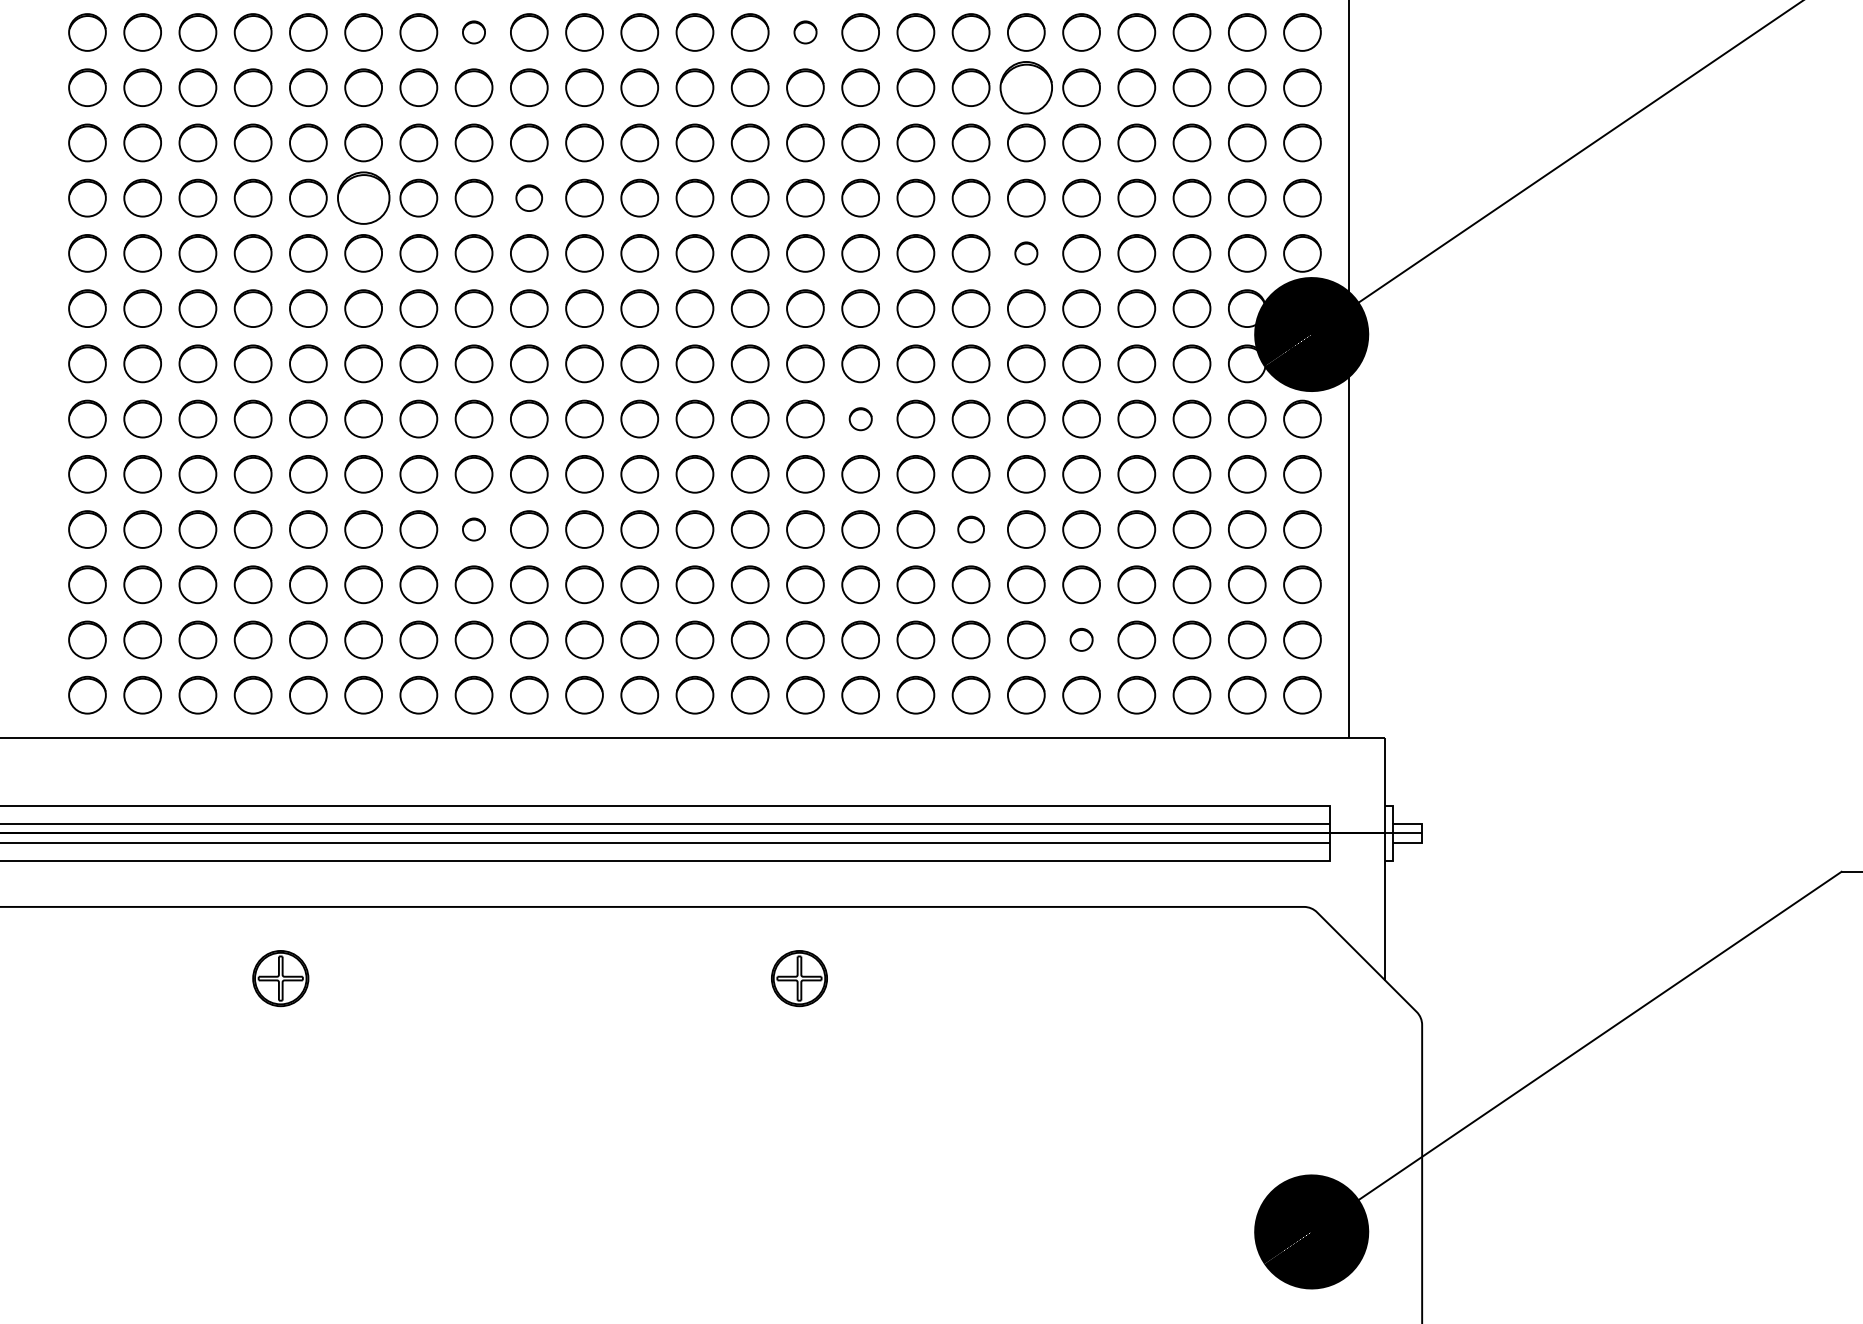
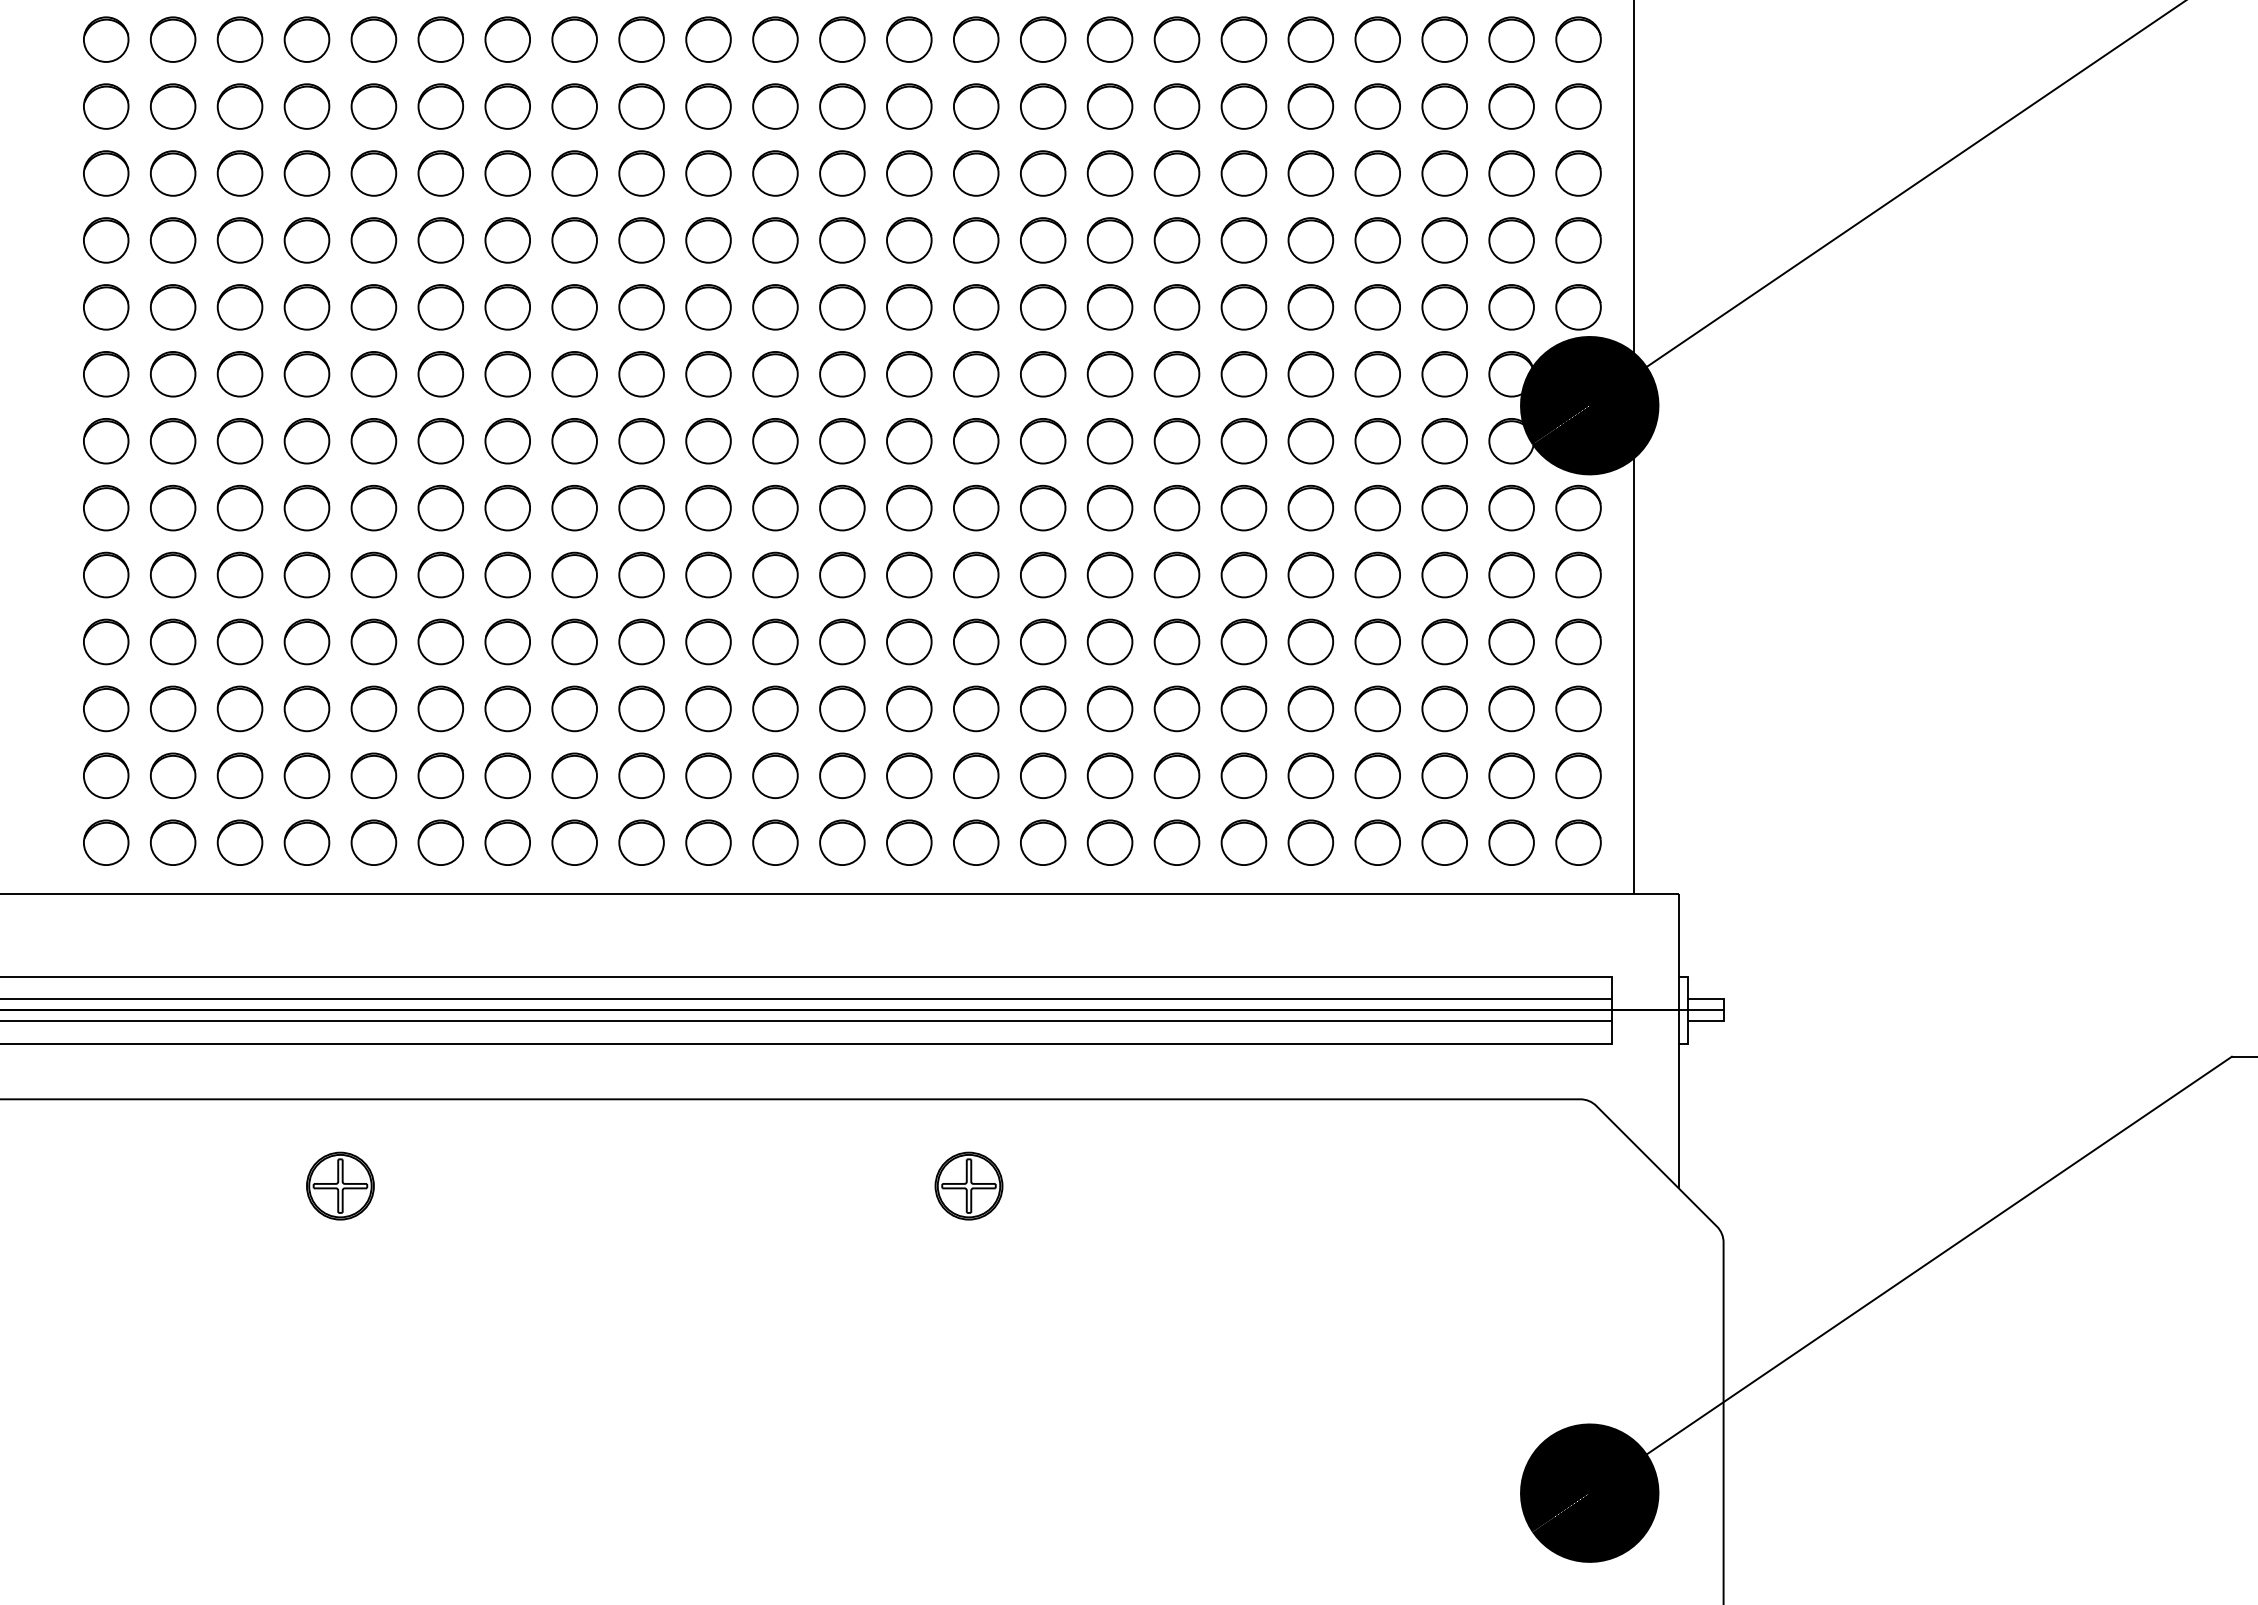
part: (473, 32) -> (574, 39), size x1.67
part: (805, 32) -> (976, 39), size x1.67
part: (1025, 87) -> (1243, 106), size x0.71
part: (363, 198) -> (440, 240), size x0.71
part: (529, 198) -> (641, 240), size x1.43
part: (1025, 253) -> (1243, 307), size x1.67
part: (860, 419) -> (1043, 508), size x1.67
part: (473, 529) -> (574, 641), size x1.67
part: (970, 529) -> (1176, 641), size x1.43
part: (1081, 639) -> (1310, 775), size x1.67

